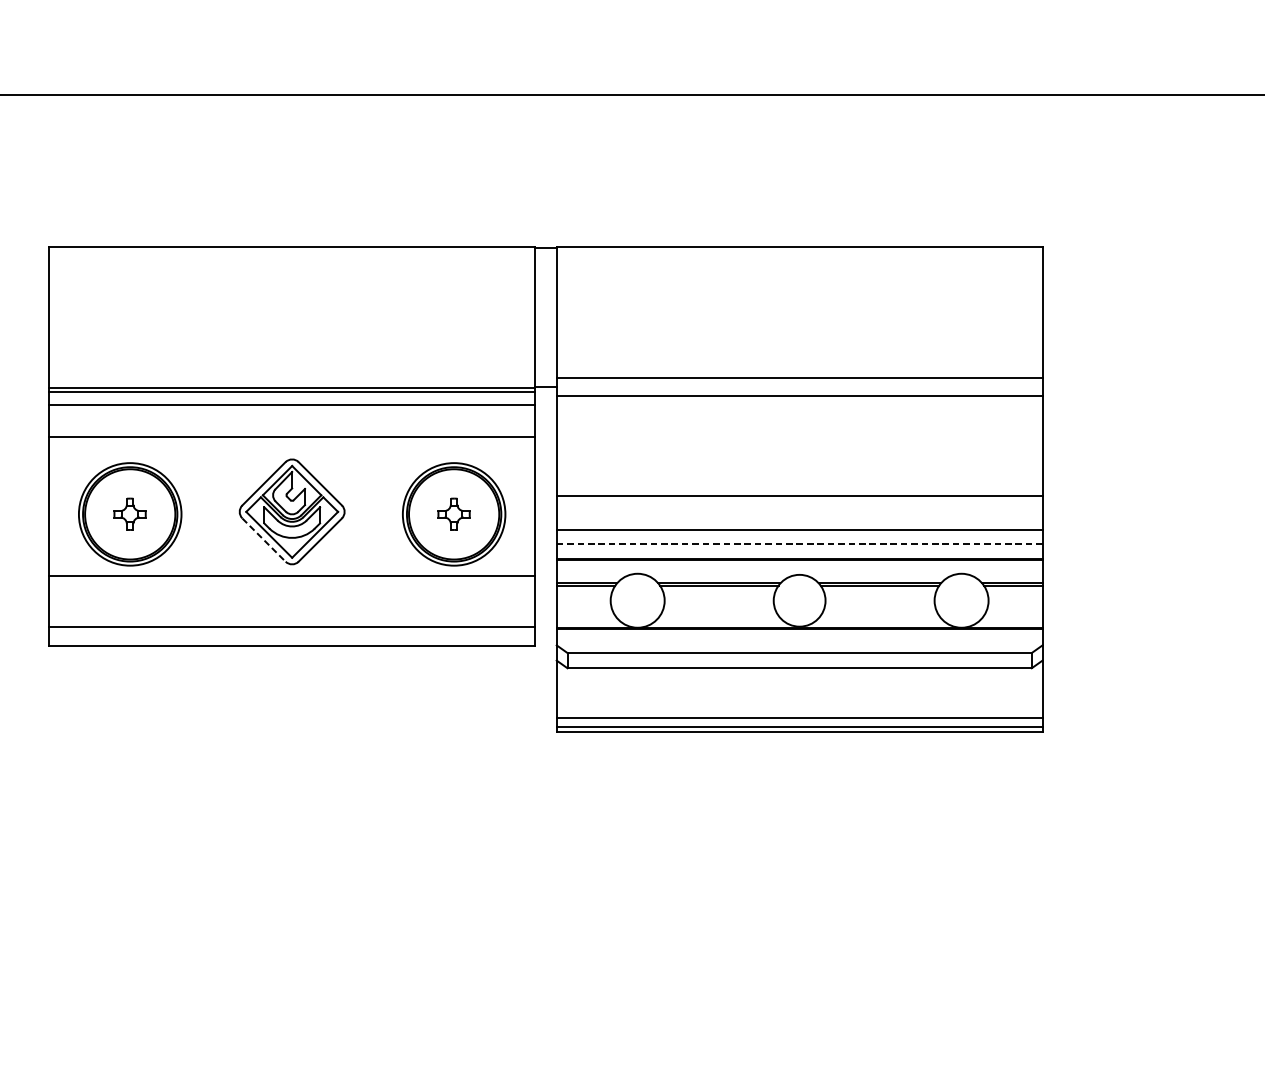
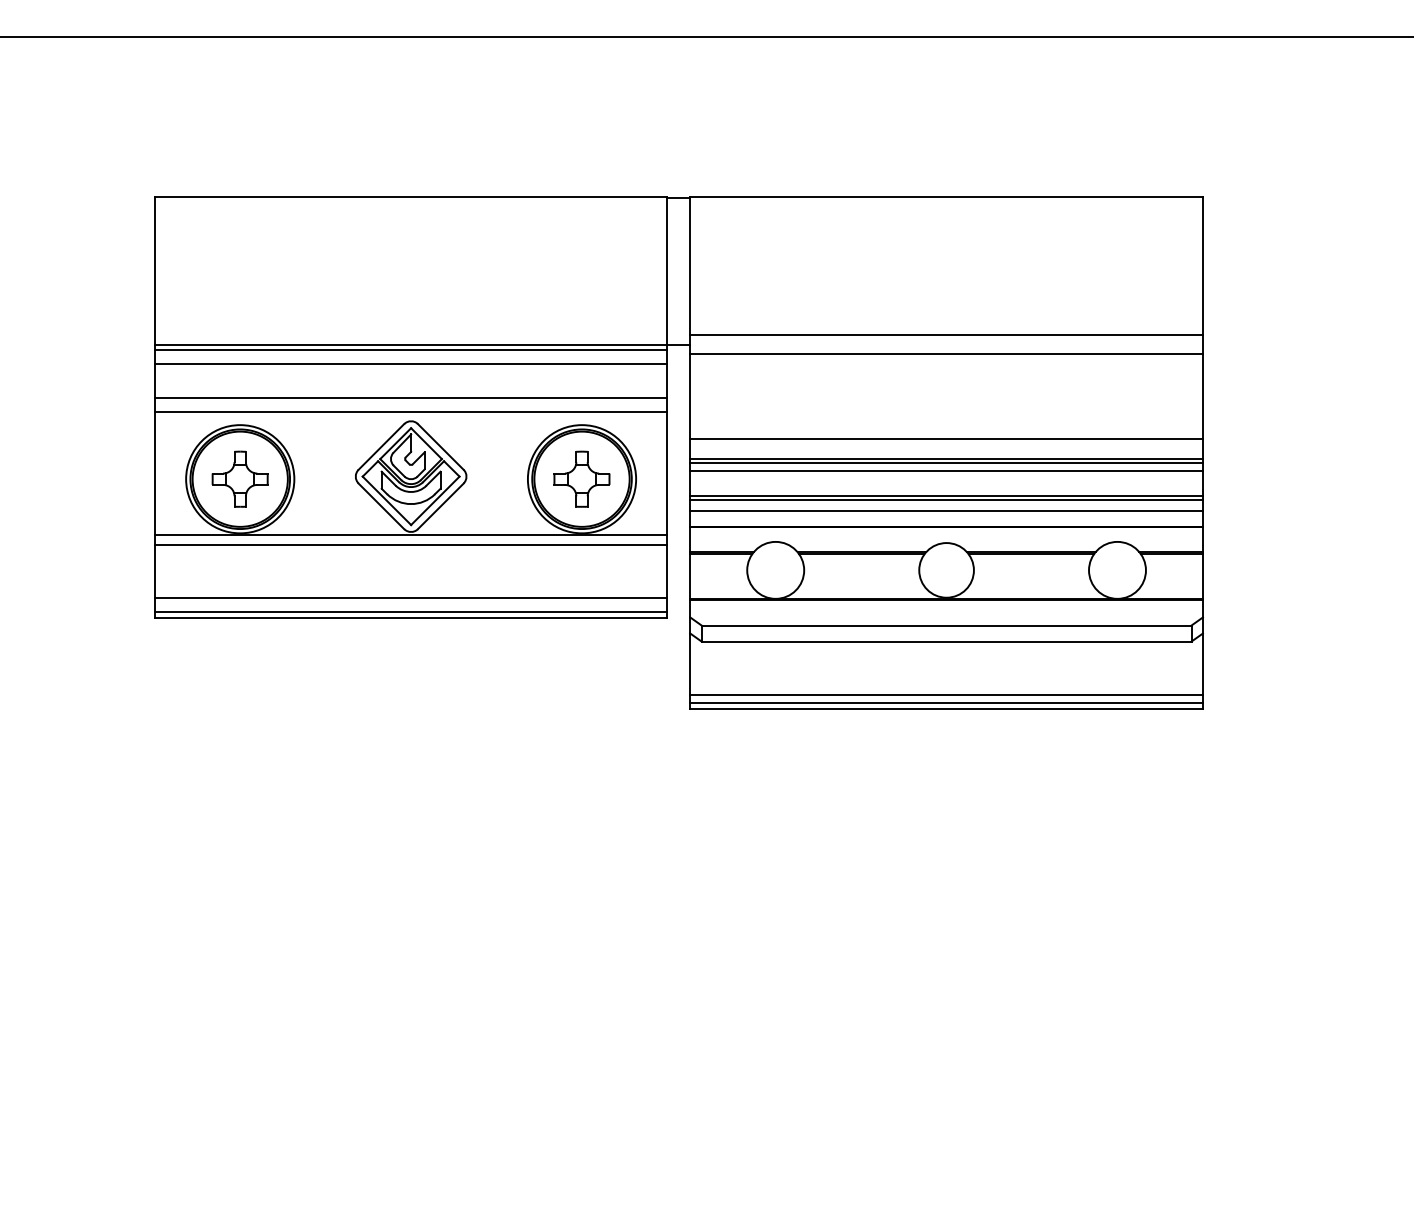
line: (291, 451) -> (410, 412), added
line: (799, 475) -> (946, 438), added
line: (799, 498) -> (946, 462), added
line: (799, 506) -> (946, 470), added
part: (129, 513) -> (239, 478), size x1.67
part: (453, 513) -> (581, 478), size x1.67
line: (799, 534) -> (946, 500), added
line: (264, 540) -> (381, 506), dashed -> solid
line: (800, 544) -> (947, 510), dashed -> solid
line: (291, 566) -> (410, 534), added
line: (291, 639) -> (410, 611), added

